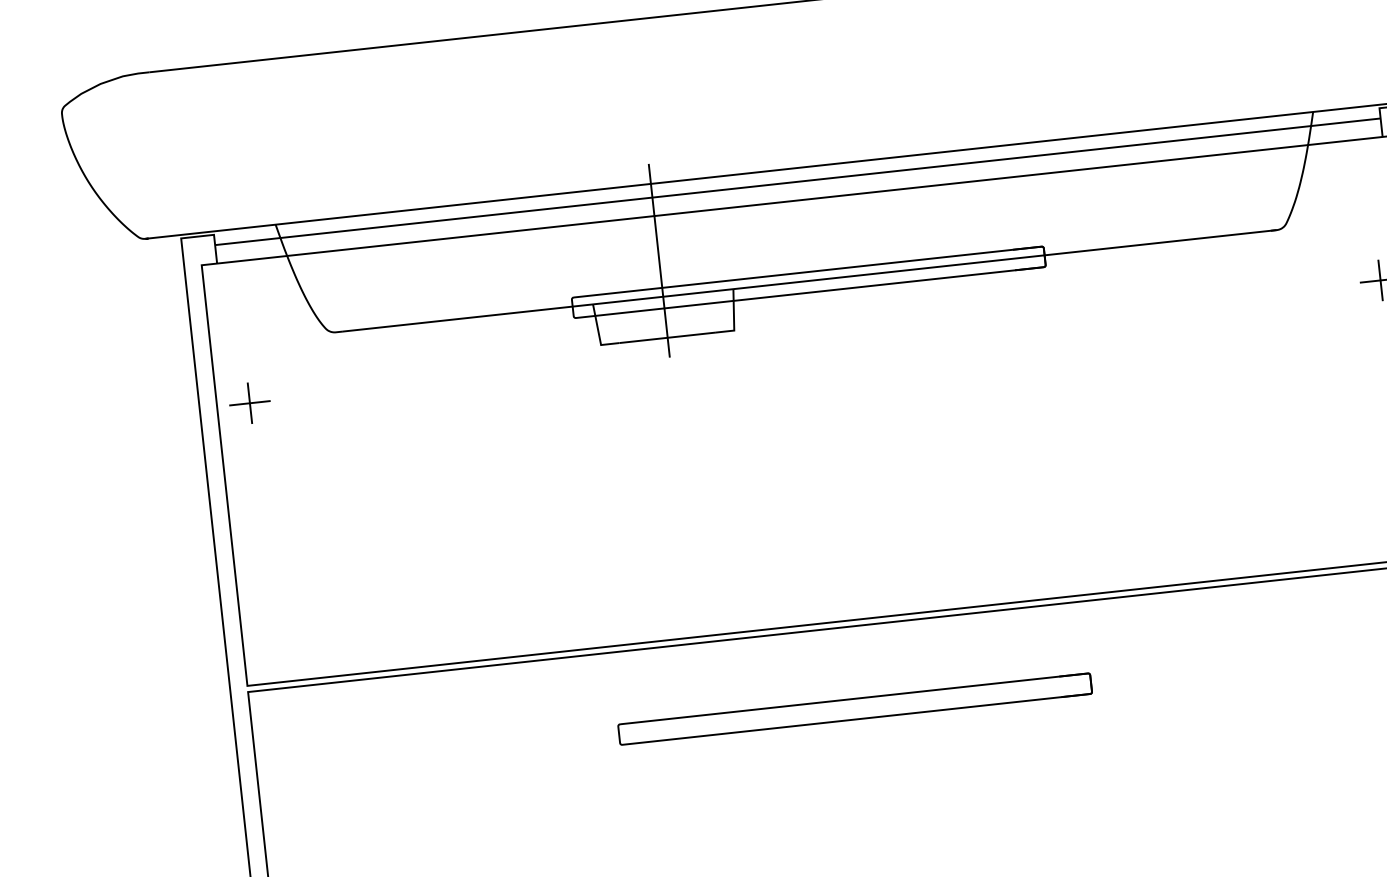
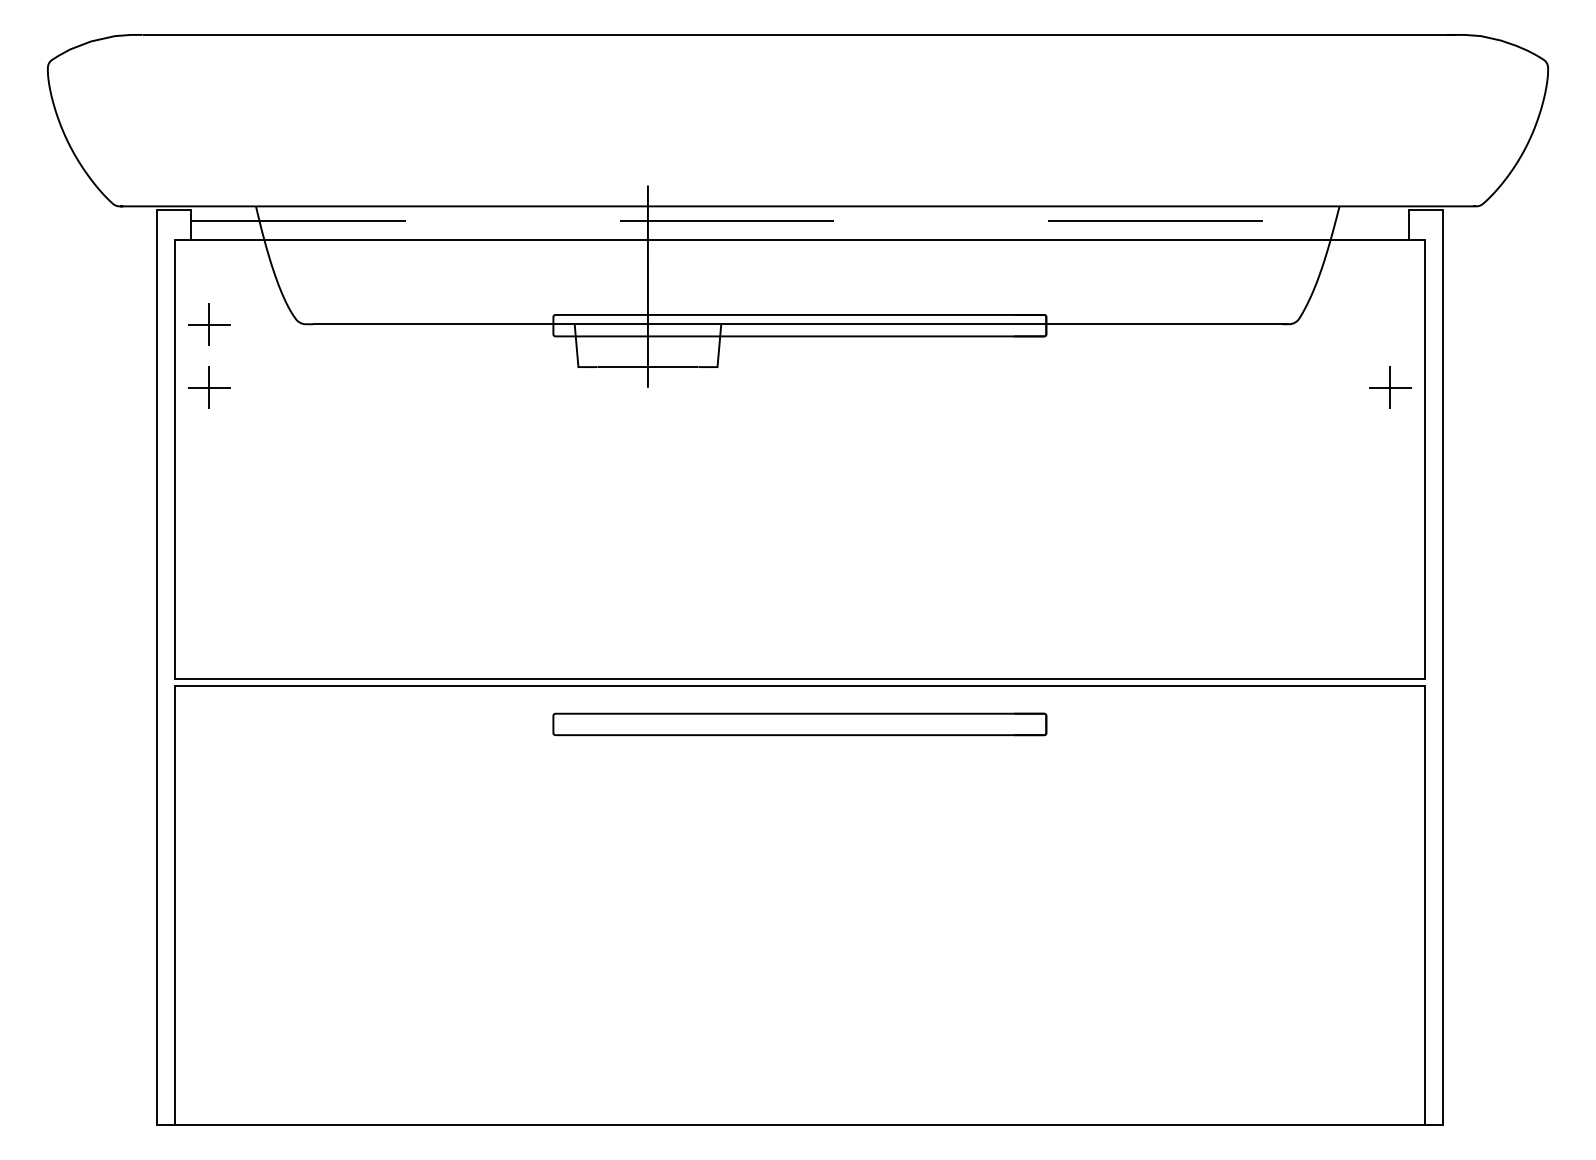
line: (797, 181) -> (799, 220), solid -> dashed
part: (243, 342) -> (209, 324), added
part: (854, 709) -> (799, 724), moved

